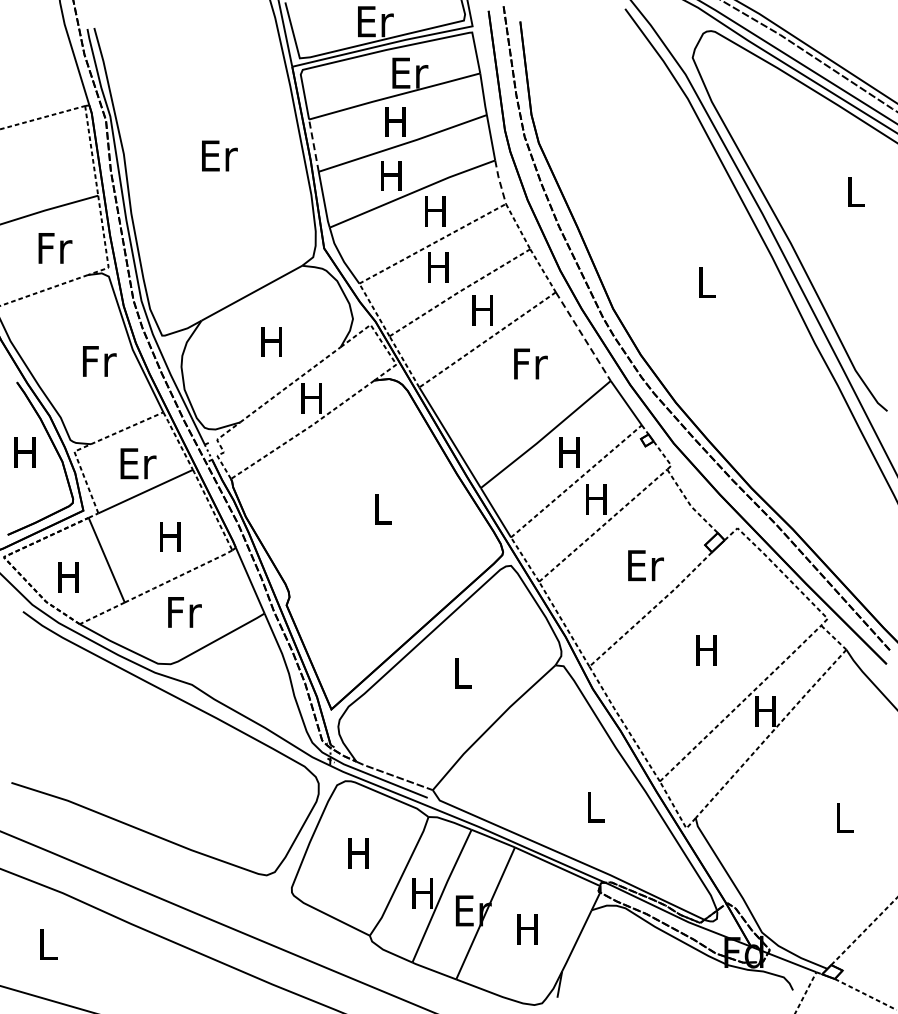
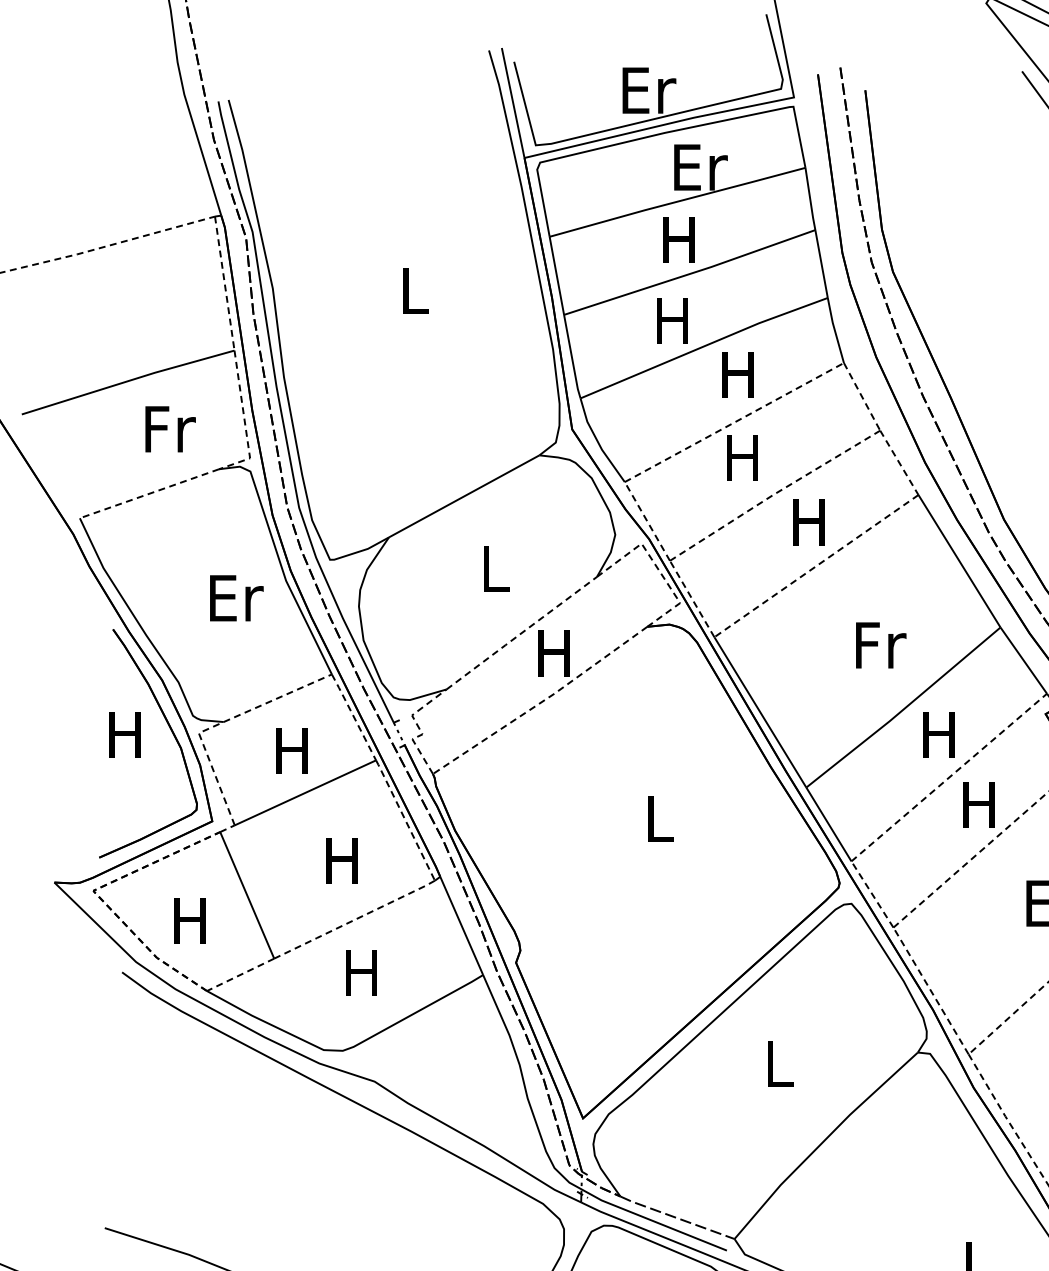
line: (313, 145) -> (556, 275), dashed -> solid
text: (219, 155) -> (415, 290), Er -> L
line: (499, 181) -> (834, 329), dashed -> solid
line: (583, 337) -> (959, 562), dashed -> solid
text: (271, 341) -> (493, 568), H -> L
text: (99, 361) -> (236, 598), Fr -> Er
text: (530, 363) -> (880, 644), moved
text: (138, 463) -> (294, 750), Er -> H
text: (184, 612) -> (363, 973), Fr -> H

